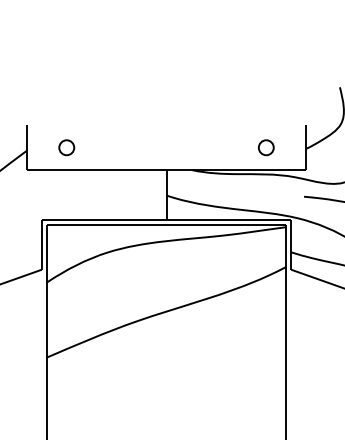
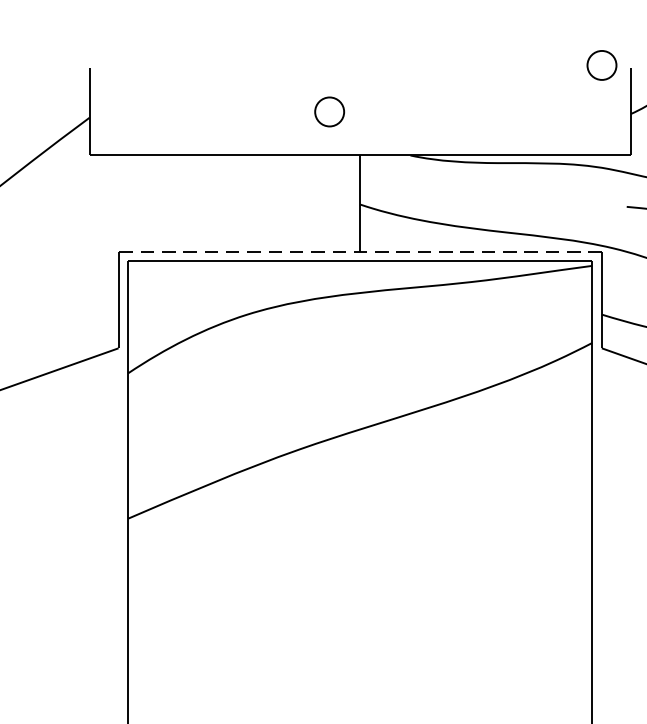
circle: (66, 147) -> (329, 111), moved
circle: (265, 147) -> (600, 64), moved
line: (166, 219) -> (360, 250), solid -> dashed

